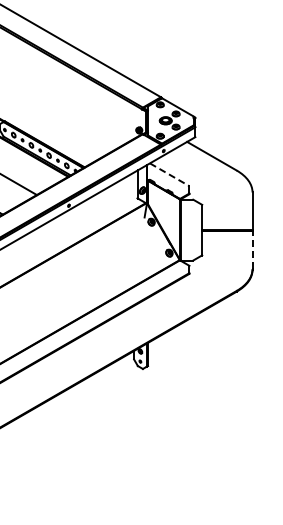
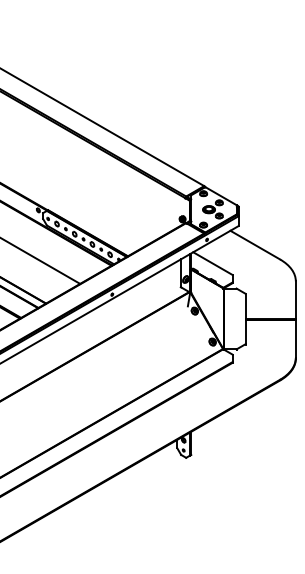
line: (170, 174) -> (213, 263), dashed -> solid
line: (252, 250) -> (295, 339), dashed -> solid

